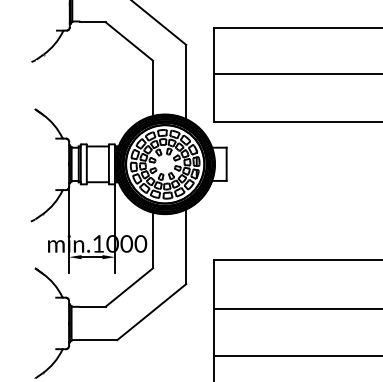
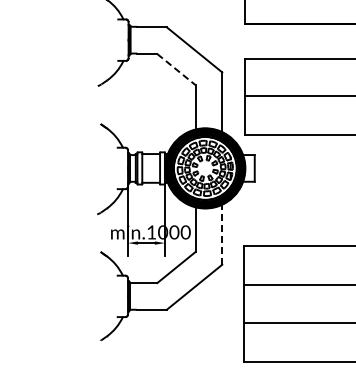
line: (129, 41) -> (176, 69), solid -> dashed
line: (186, 246) -> (222, 234), solid -> dashed

